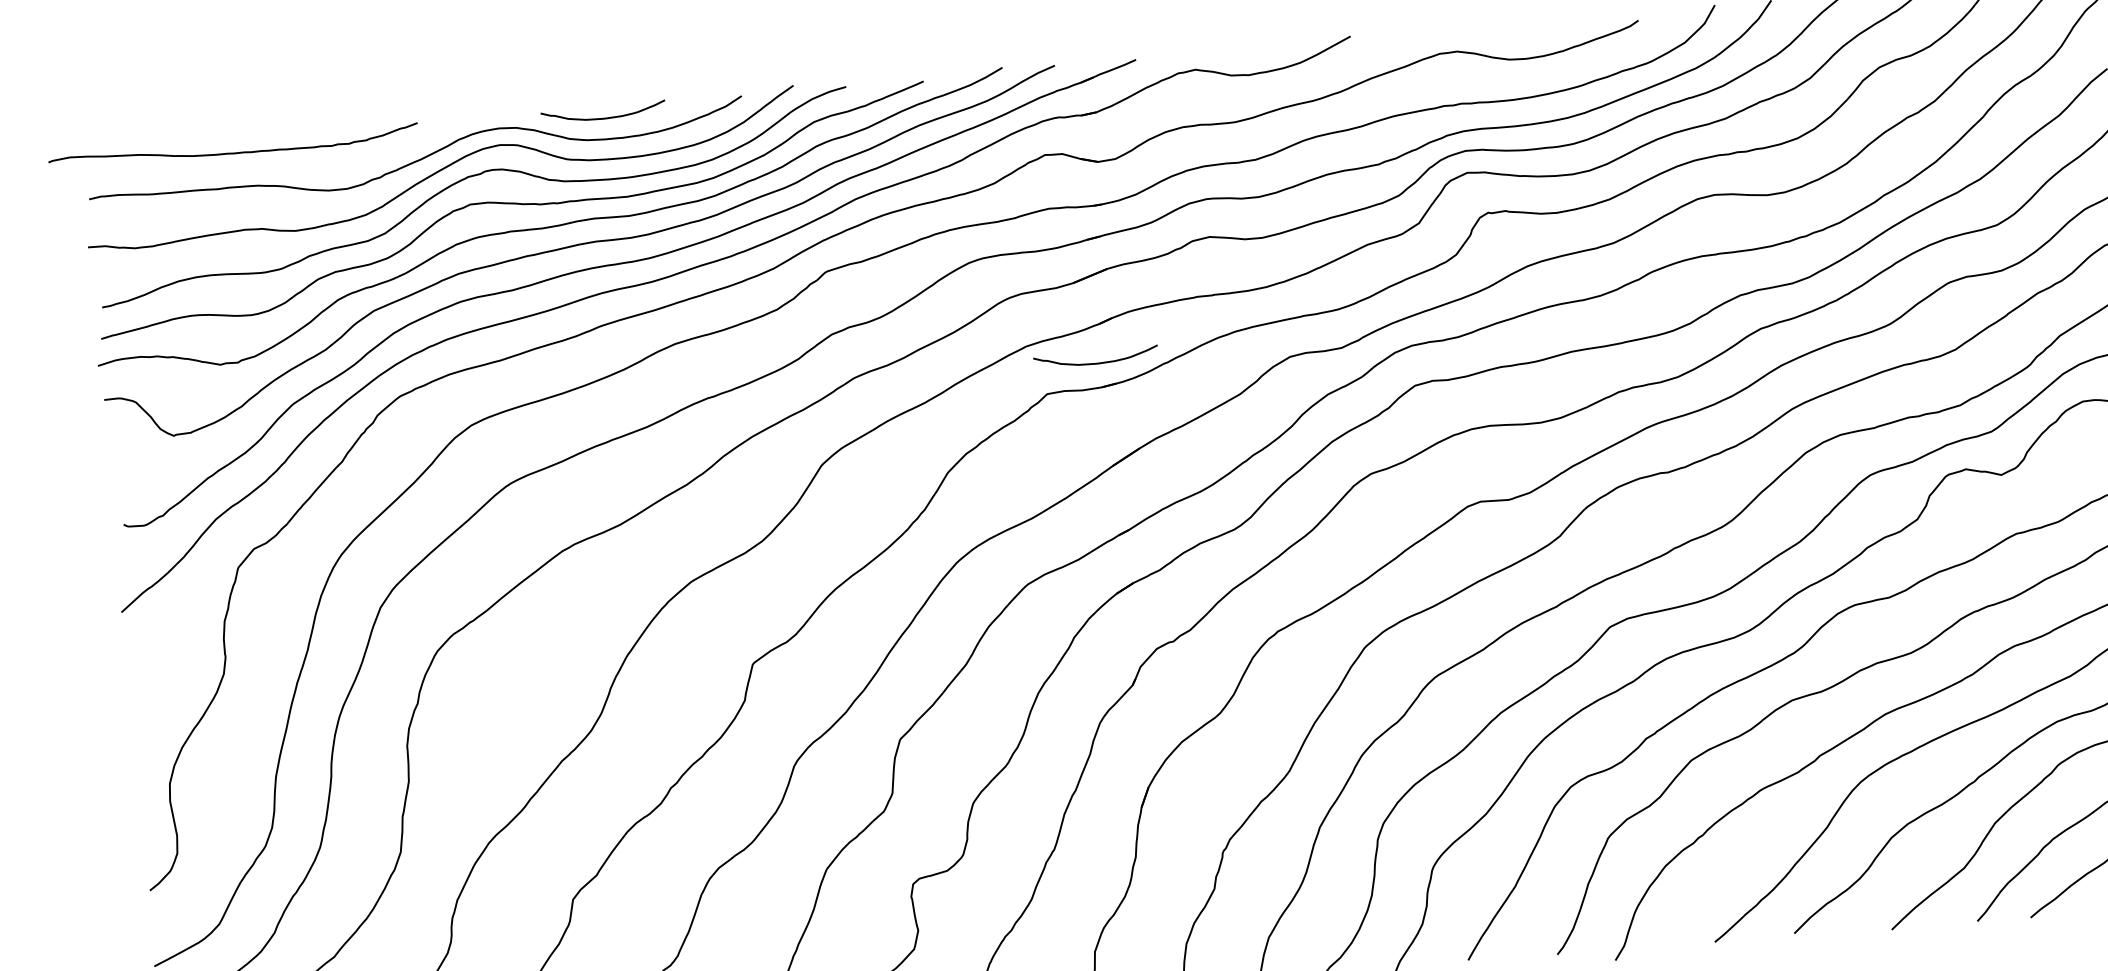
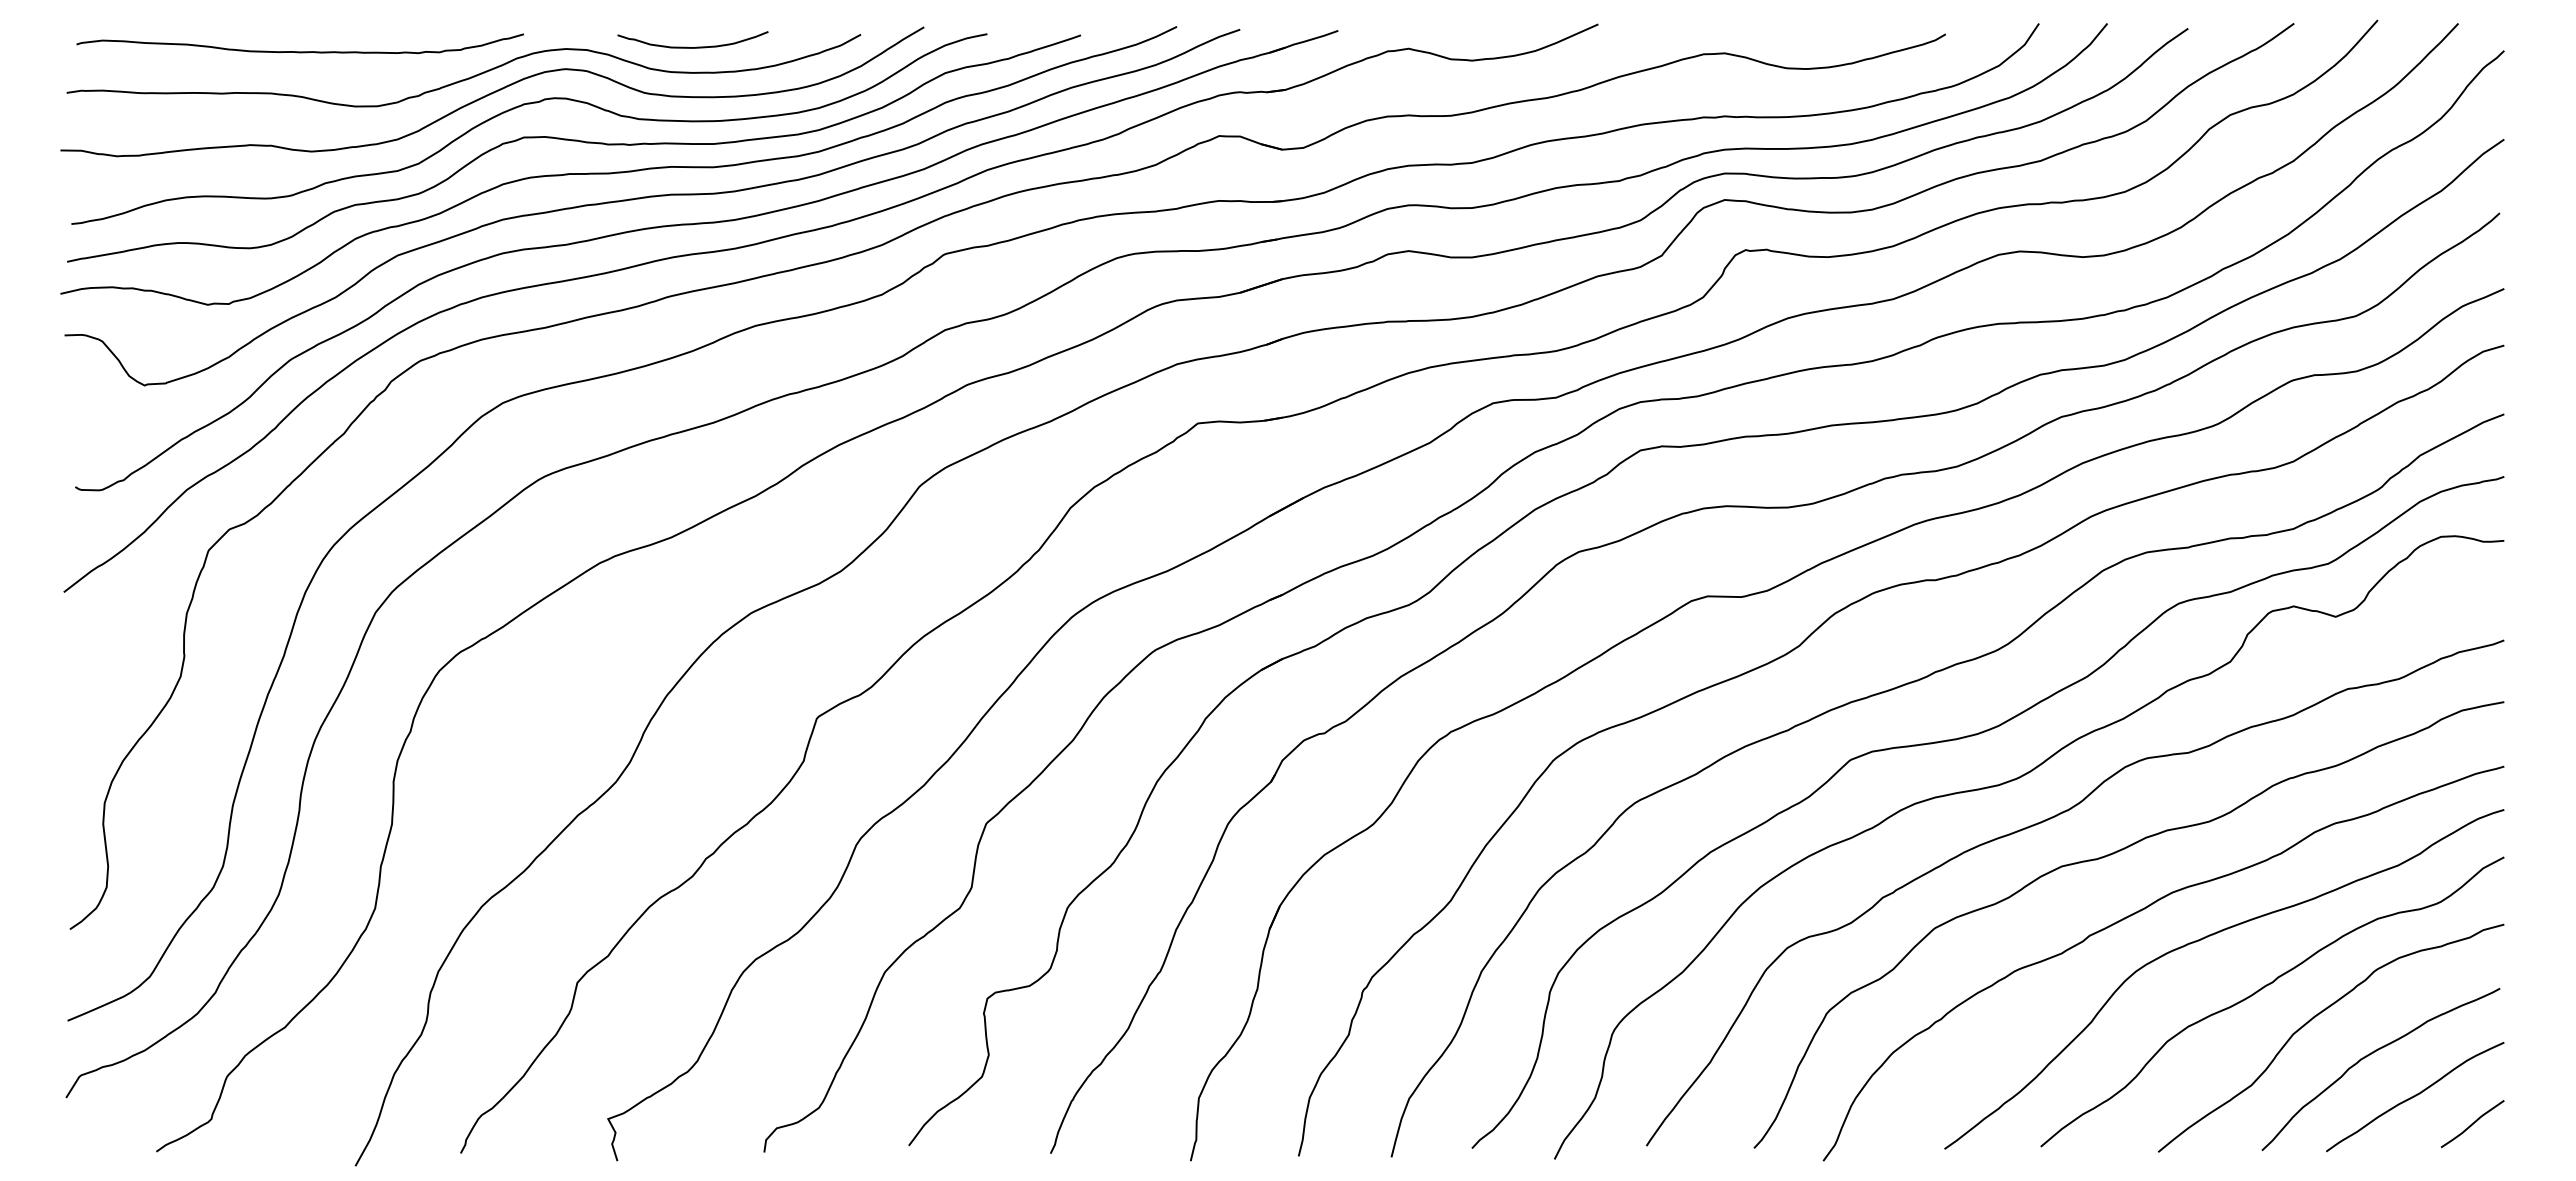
curve: (233, 152) -> (299, 51), moved
curve: (1095, 363) -> (1259, 391), removed

